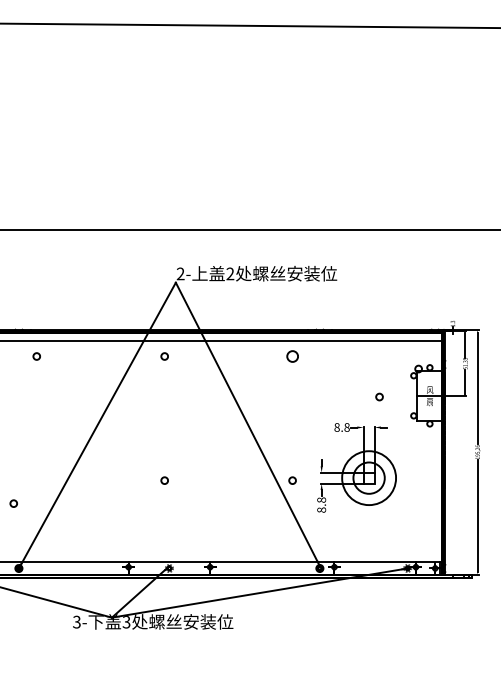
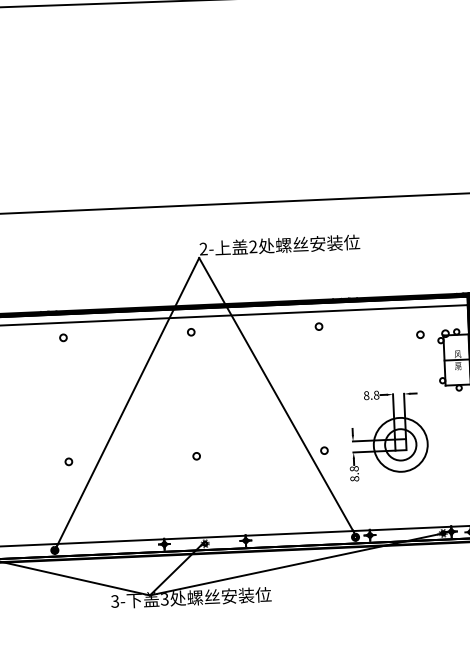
circle: (292, 356) -> (318, 326), size x0.62
circle: (379, 396) -> (420, 334), moved
circle: (13, 503) -> (68, 461), moved

